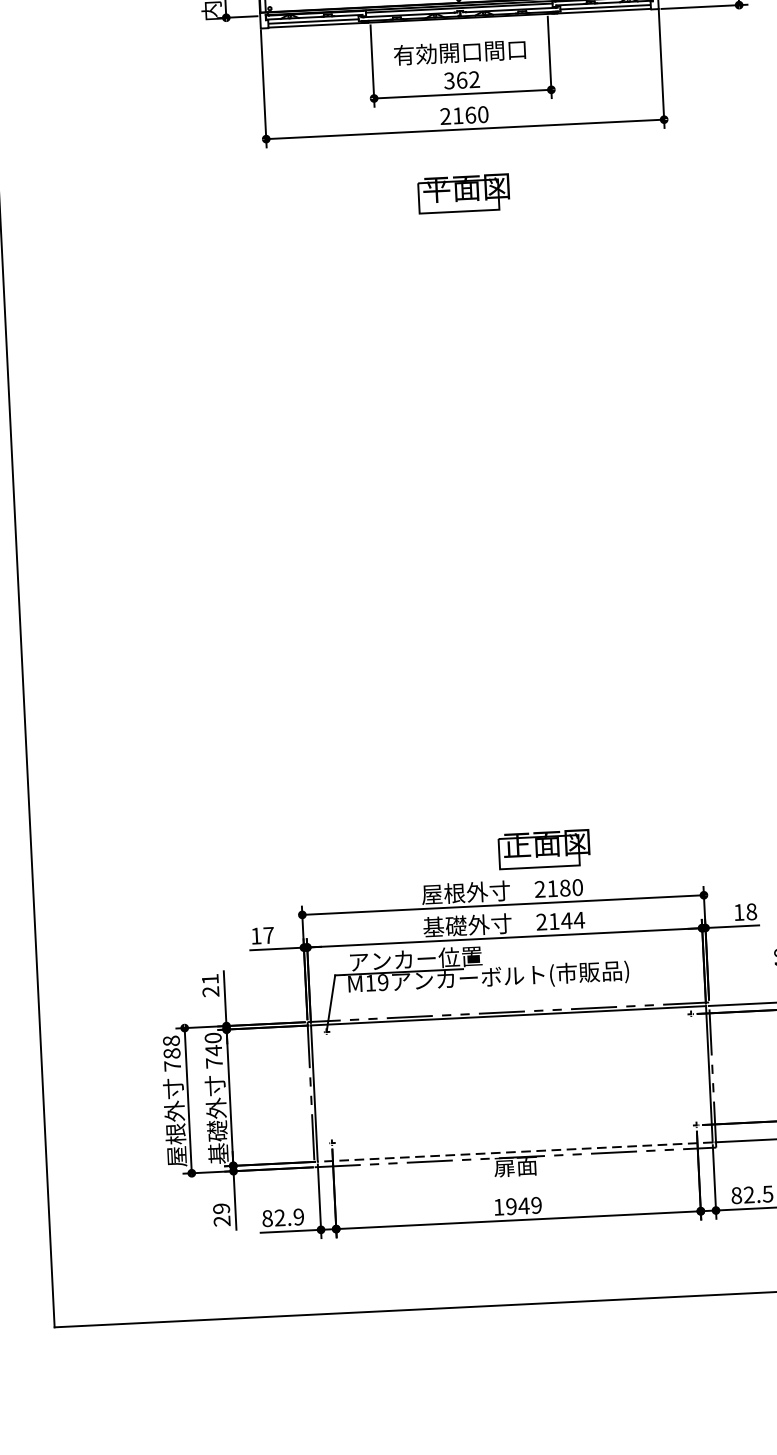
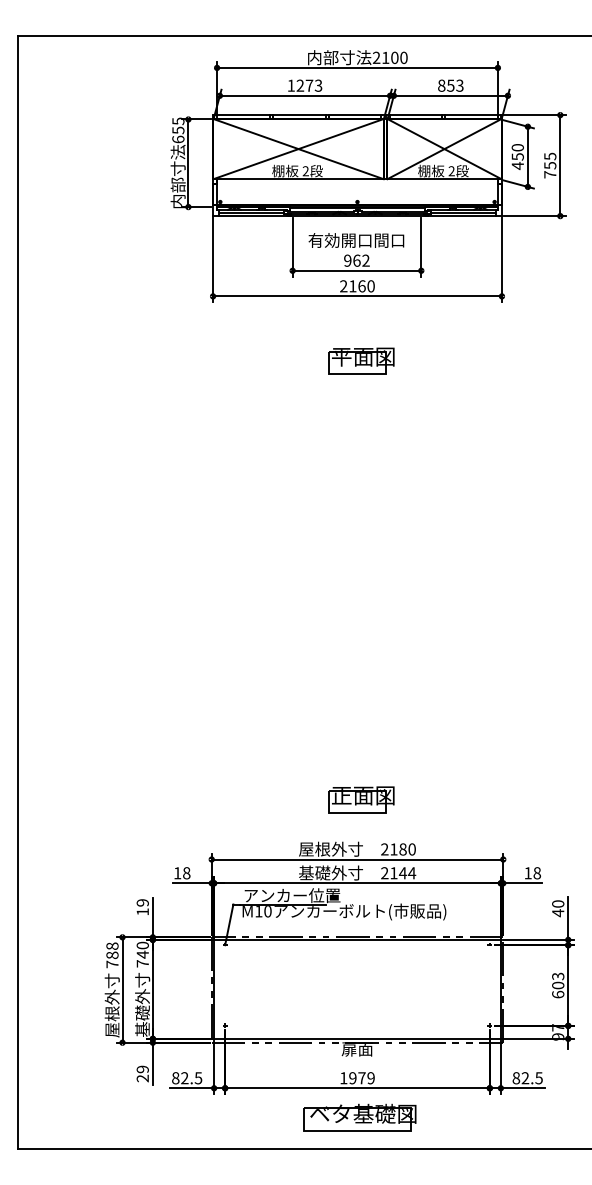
text: (449, 80) -> (347, 260), 362 -> 962
part: (464, 193) -> (361, 360), moved
part: (544, 849) -> (361, 799), moved
text: (268, 935) -> (186, 873), 17 -> 18
text: (382, 982) -> (267, 911), M19 -> M10
text: (210, 985) -> (142, 907), 21 -> 19
line: (515, 1151) -> (357, 1038), dashed -> solid
text: (523, 1206) -> (361, 1078), 1949 -> 1979
text: (298, 1217) -> (198, 1078), 82.9 -> 82.5
part: (523, 1260) -> (359, 1117), added

